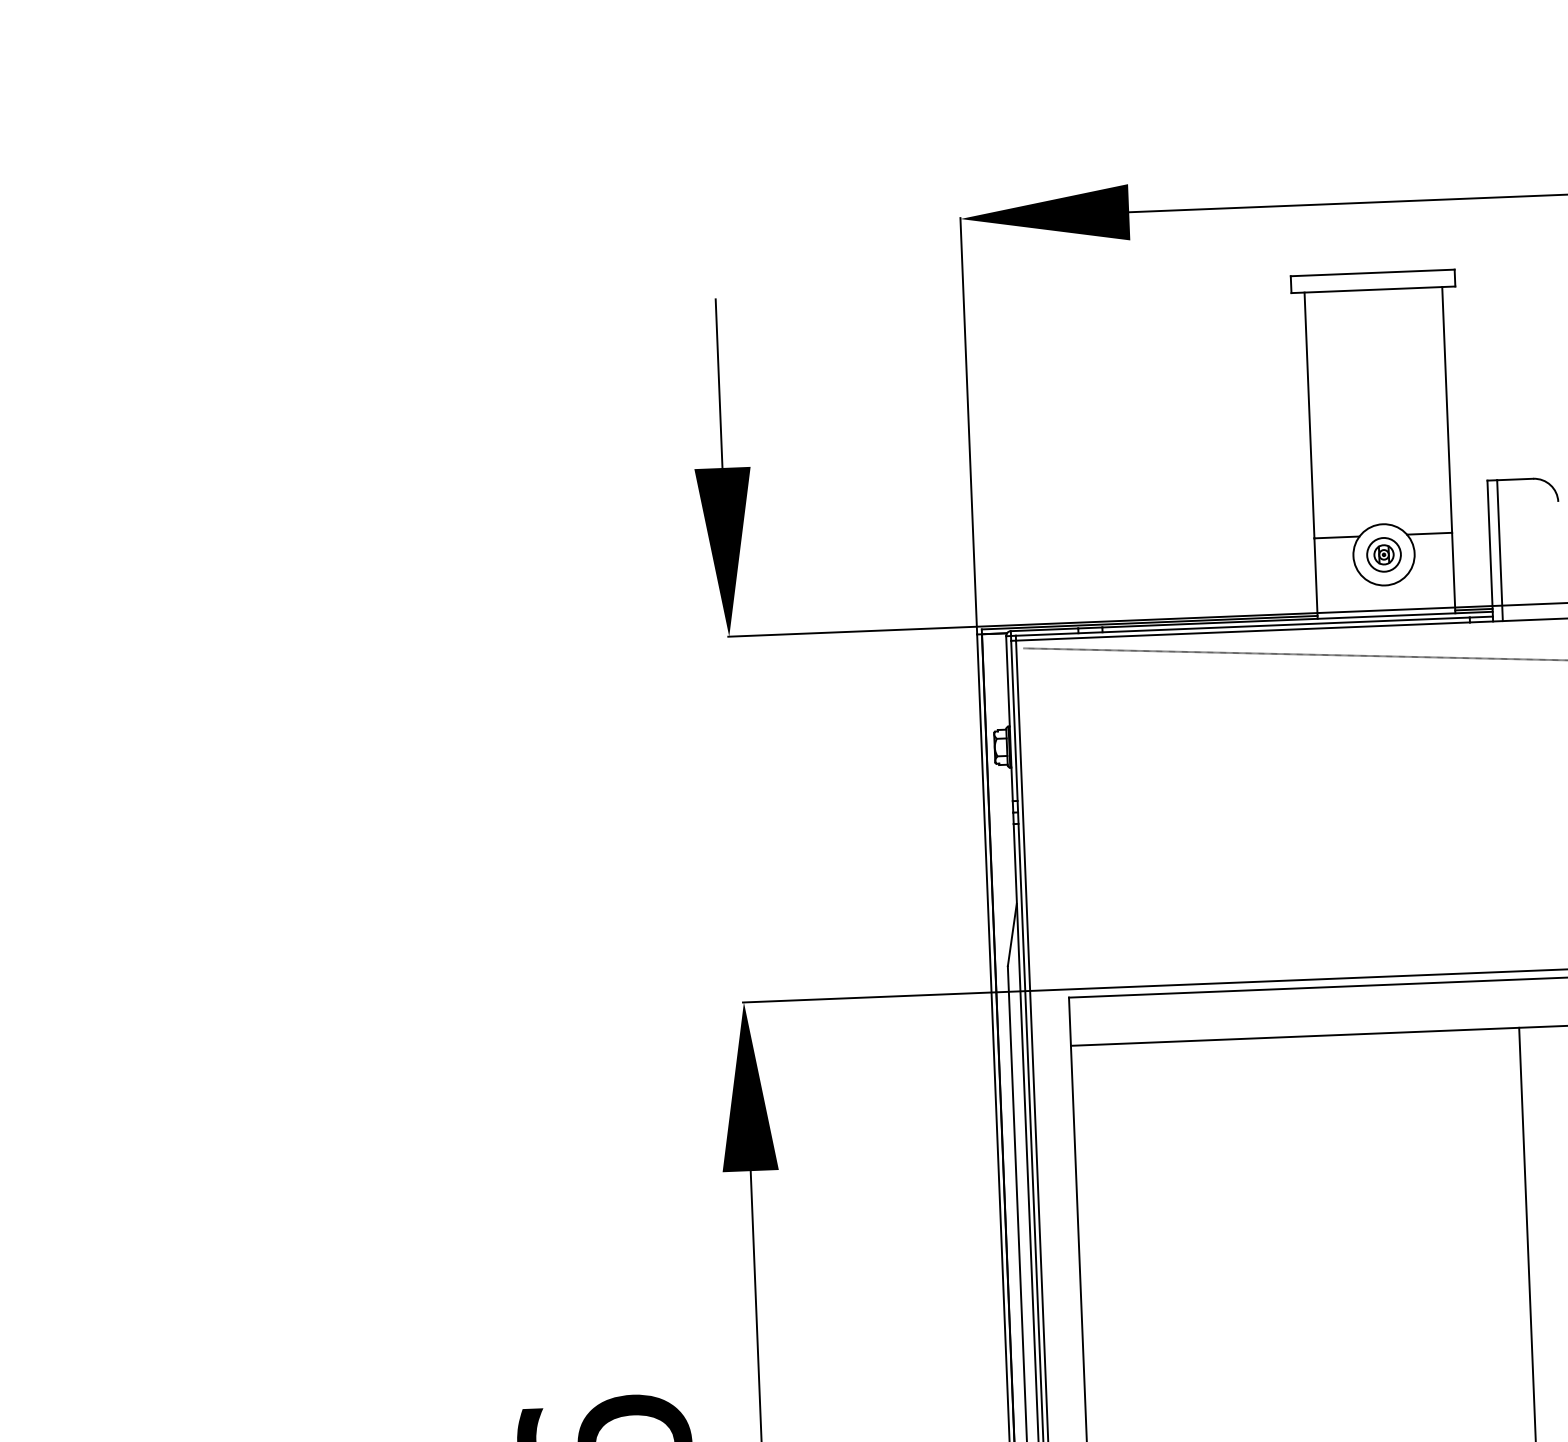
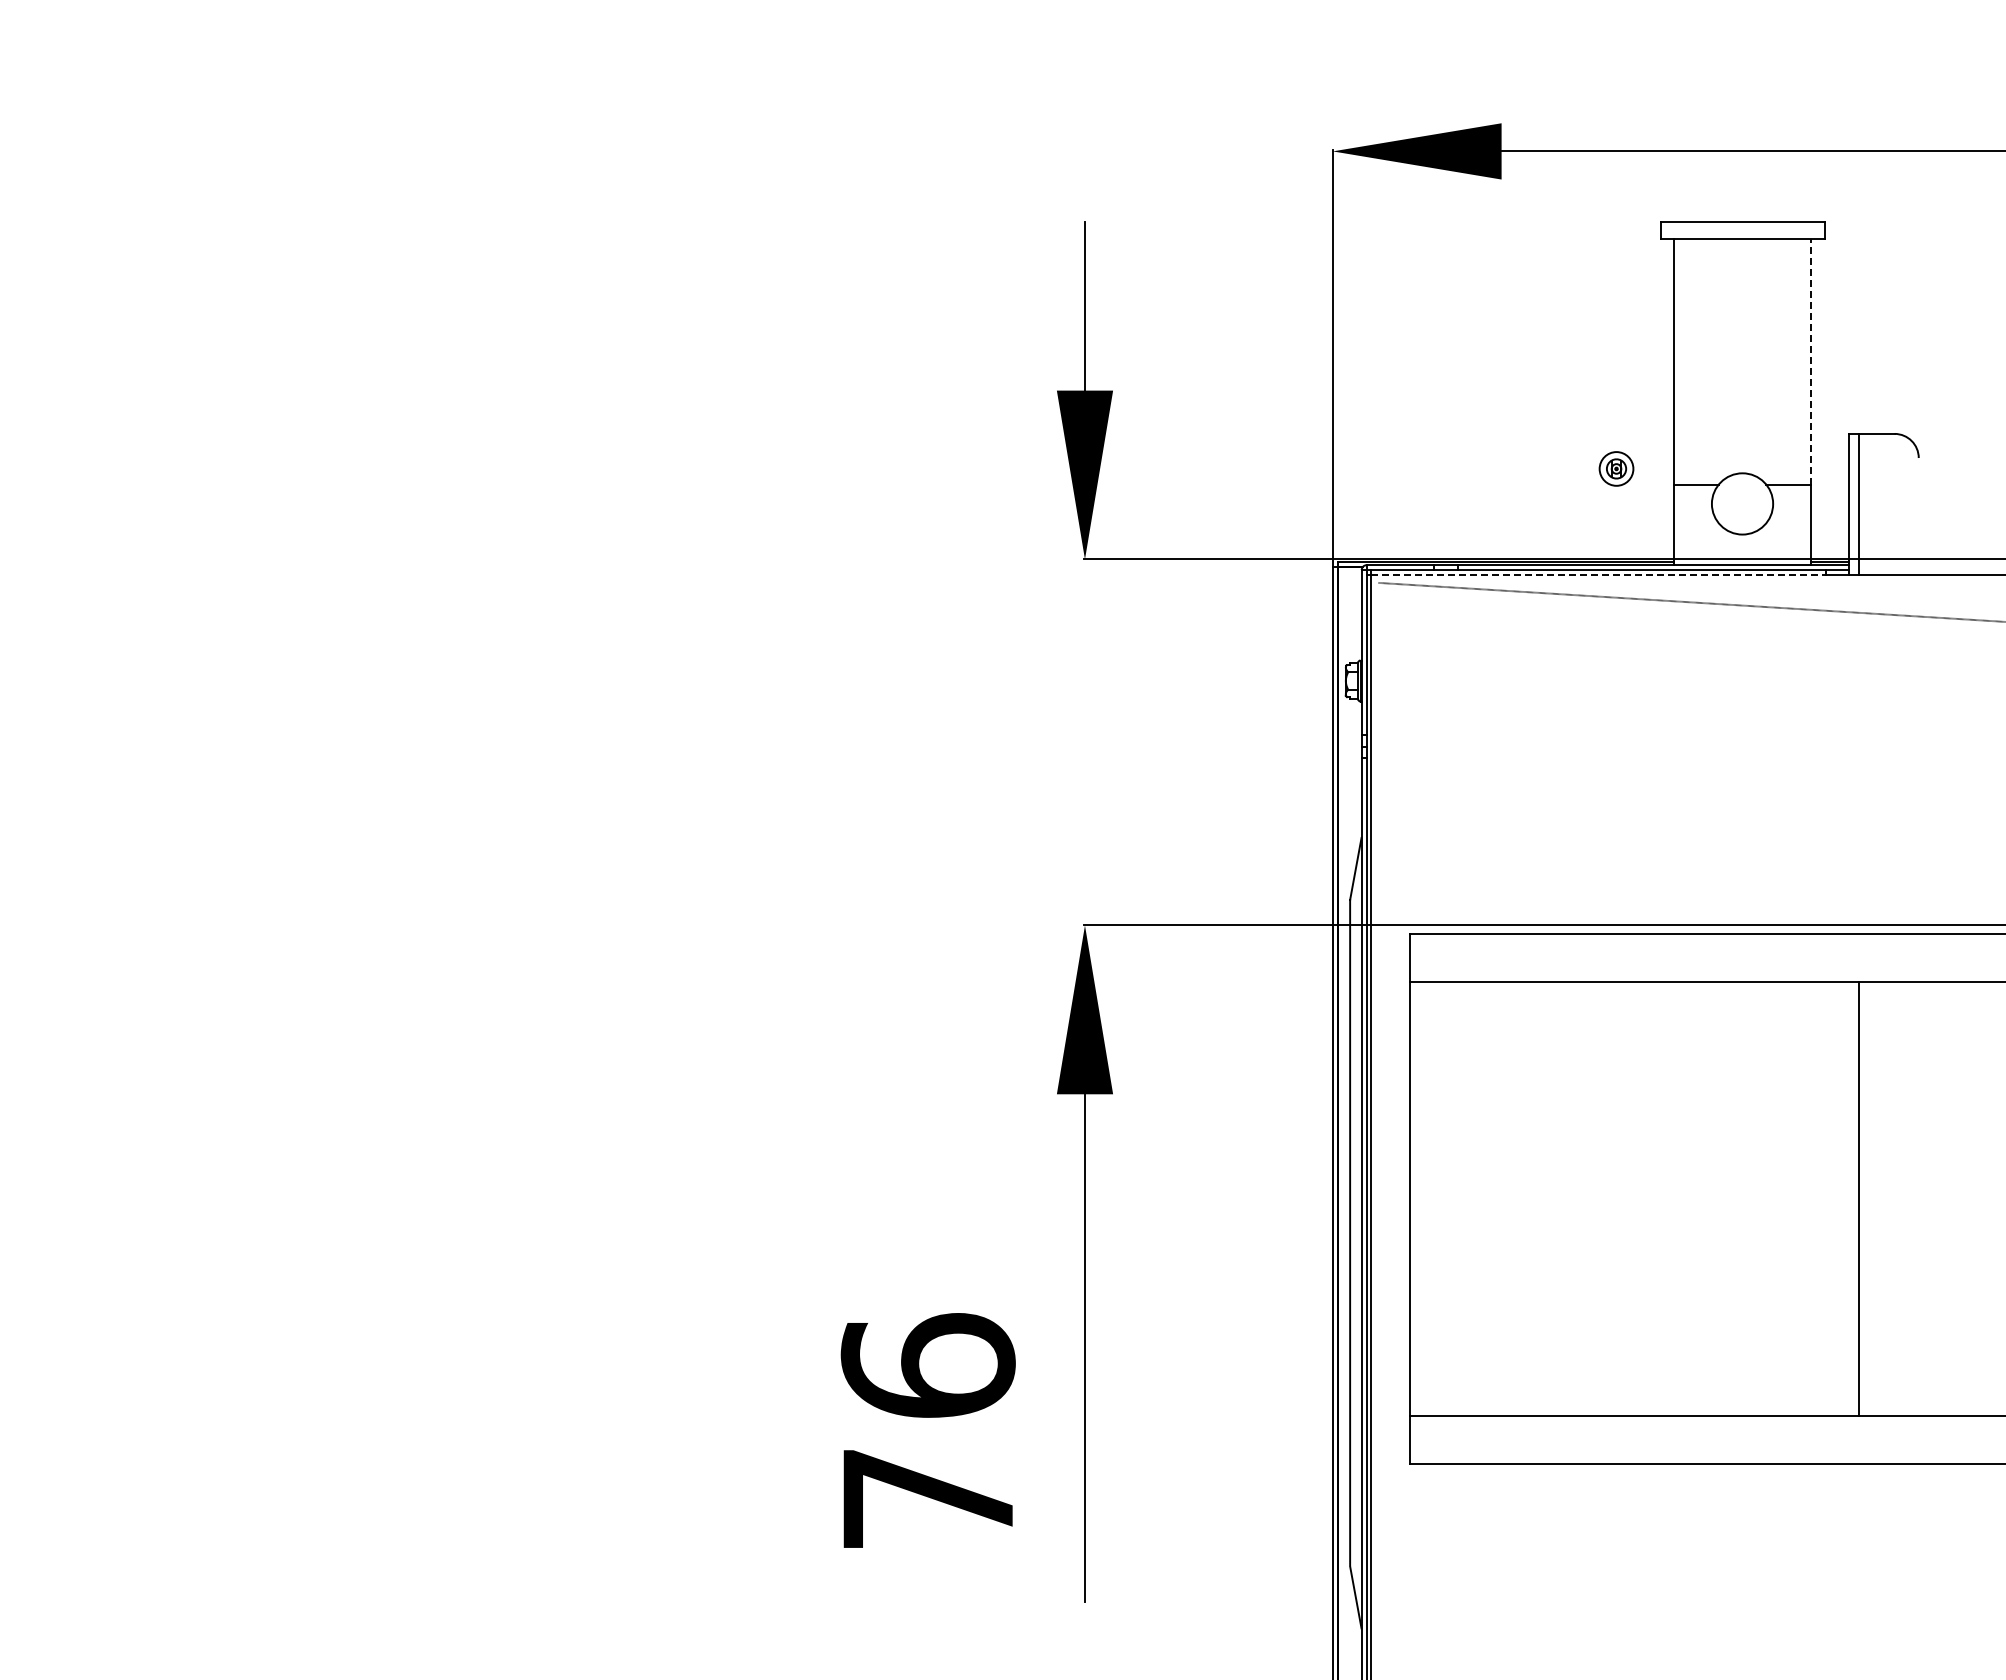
line: (1447, 409) -> (1811, 361), solid -> dashed
part: (1383, 554) -> (1616, 468), moved
line: (1243, 631) -> (1599, 574), solid -> dashed

